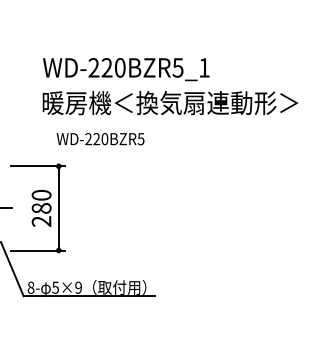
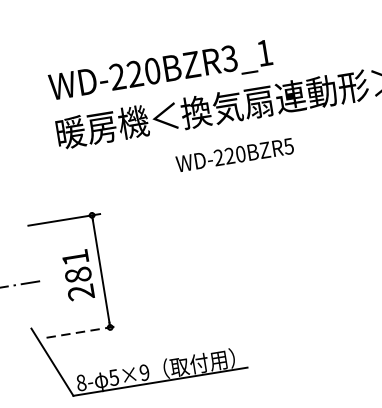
text: (178, 67) -> (230, 58), WD-220BZR5_1 -> WD-220BZR3_1
text: (100, 139) -> (234, 155), moved
text: (41, 194) -> (75, 256), 280 -> 281
line: (37, 250) -> (81, 331), solid -> dashed

